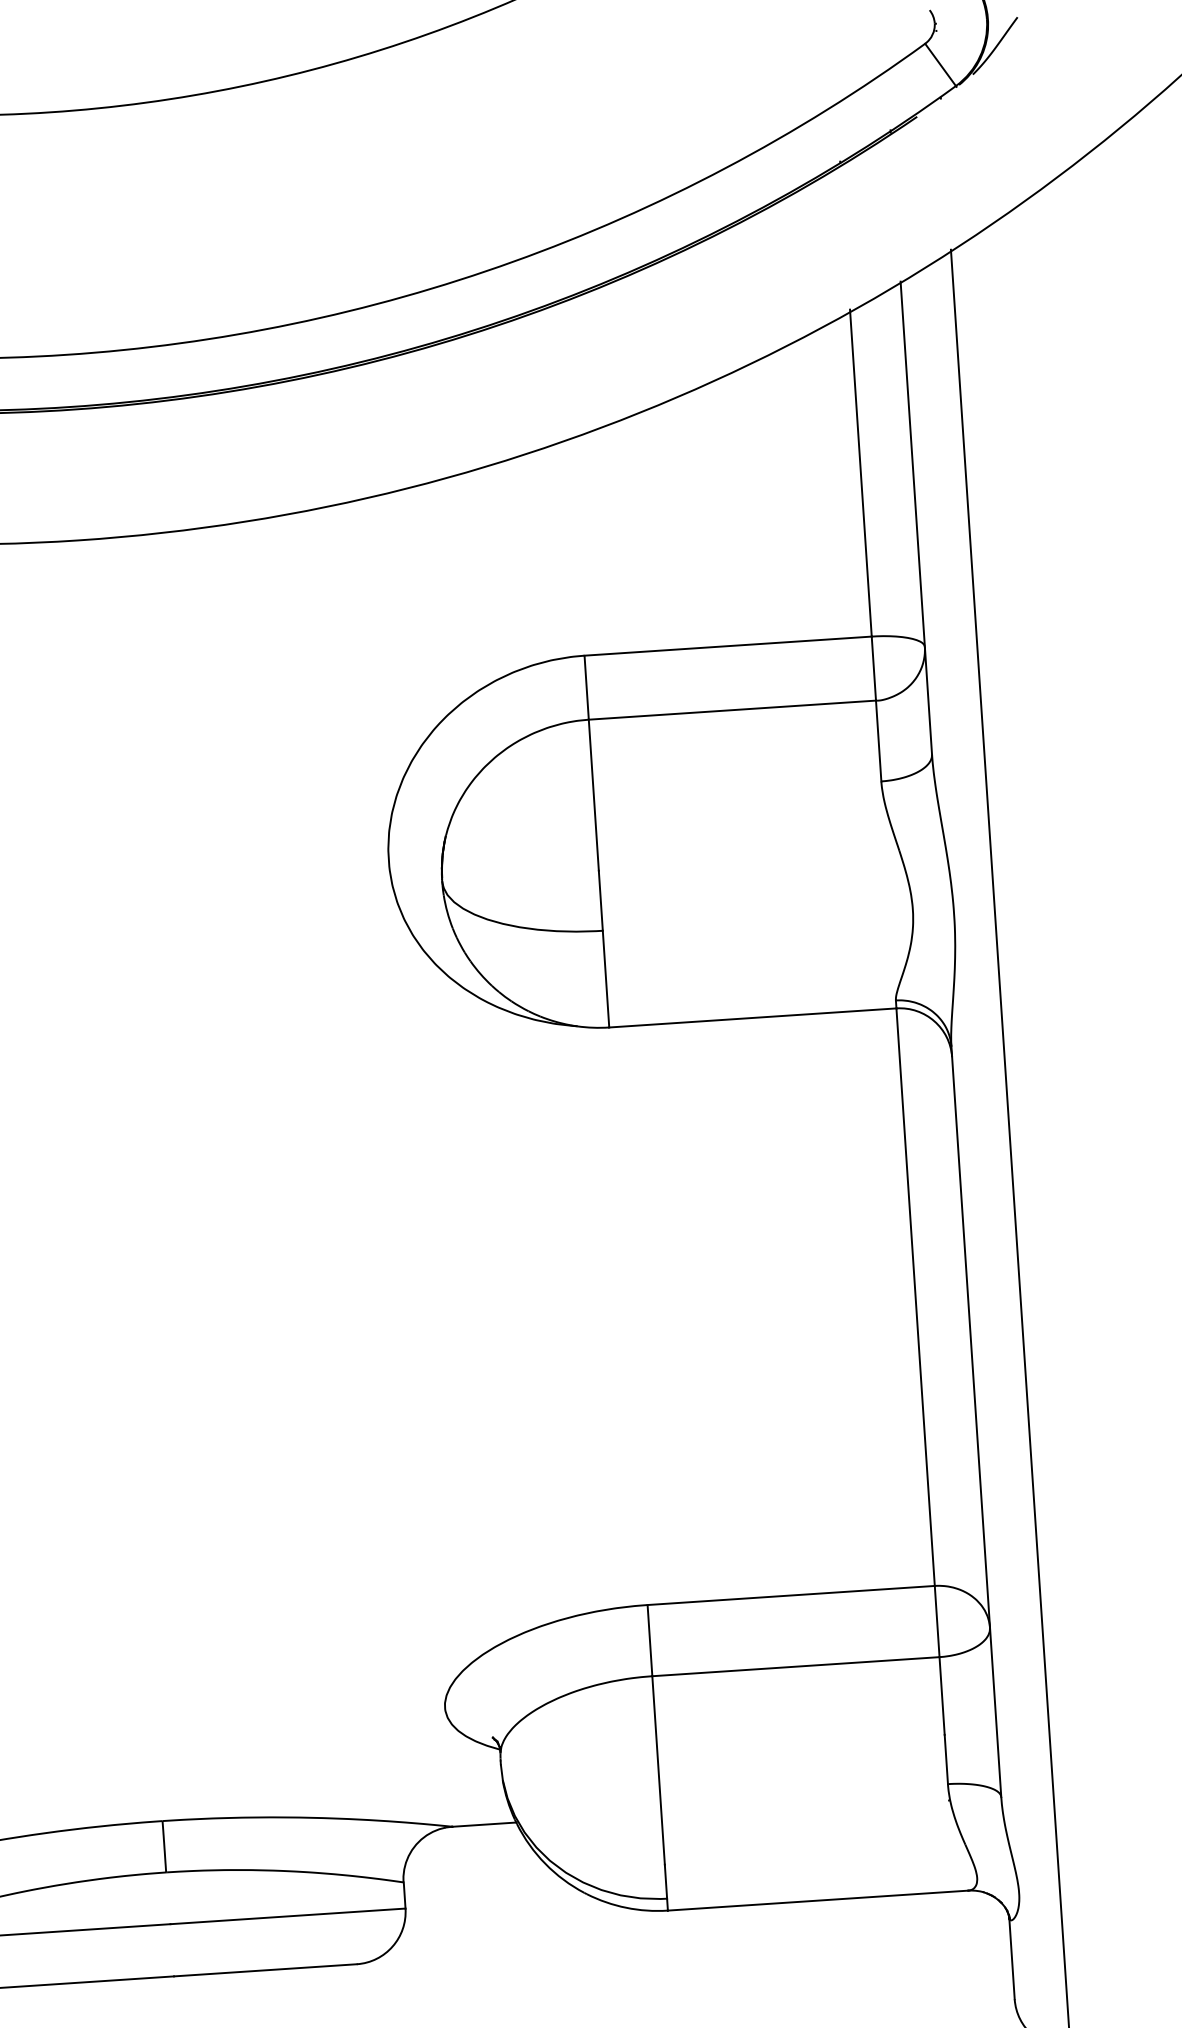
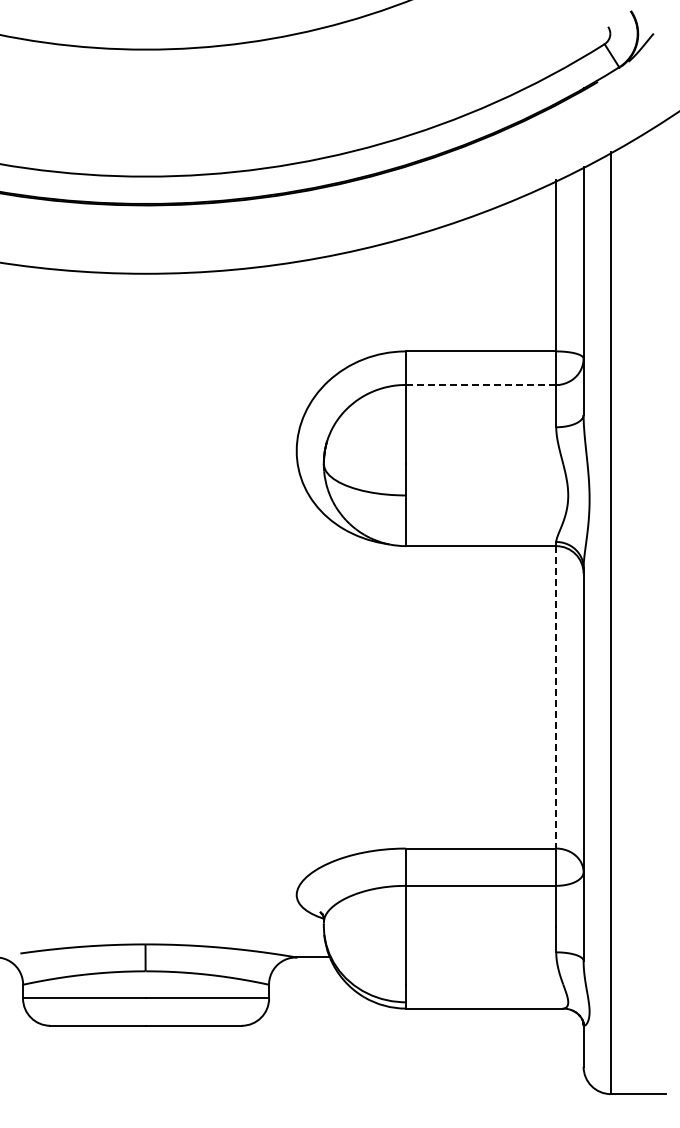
line: (731, 709) -> (480, 384), solid -> dashed
line: (916, 1297) -> (556, 697), solid -> dashed

